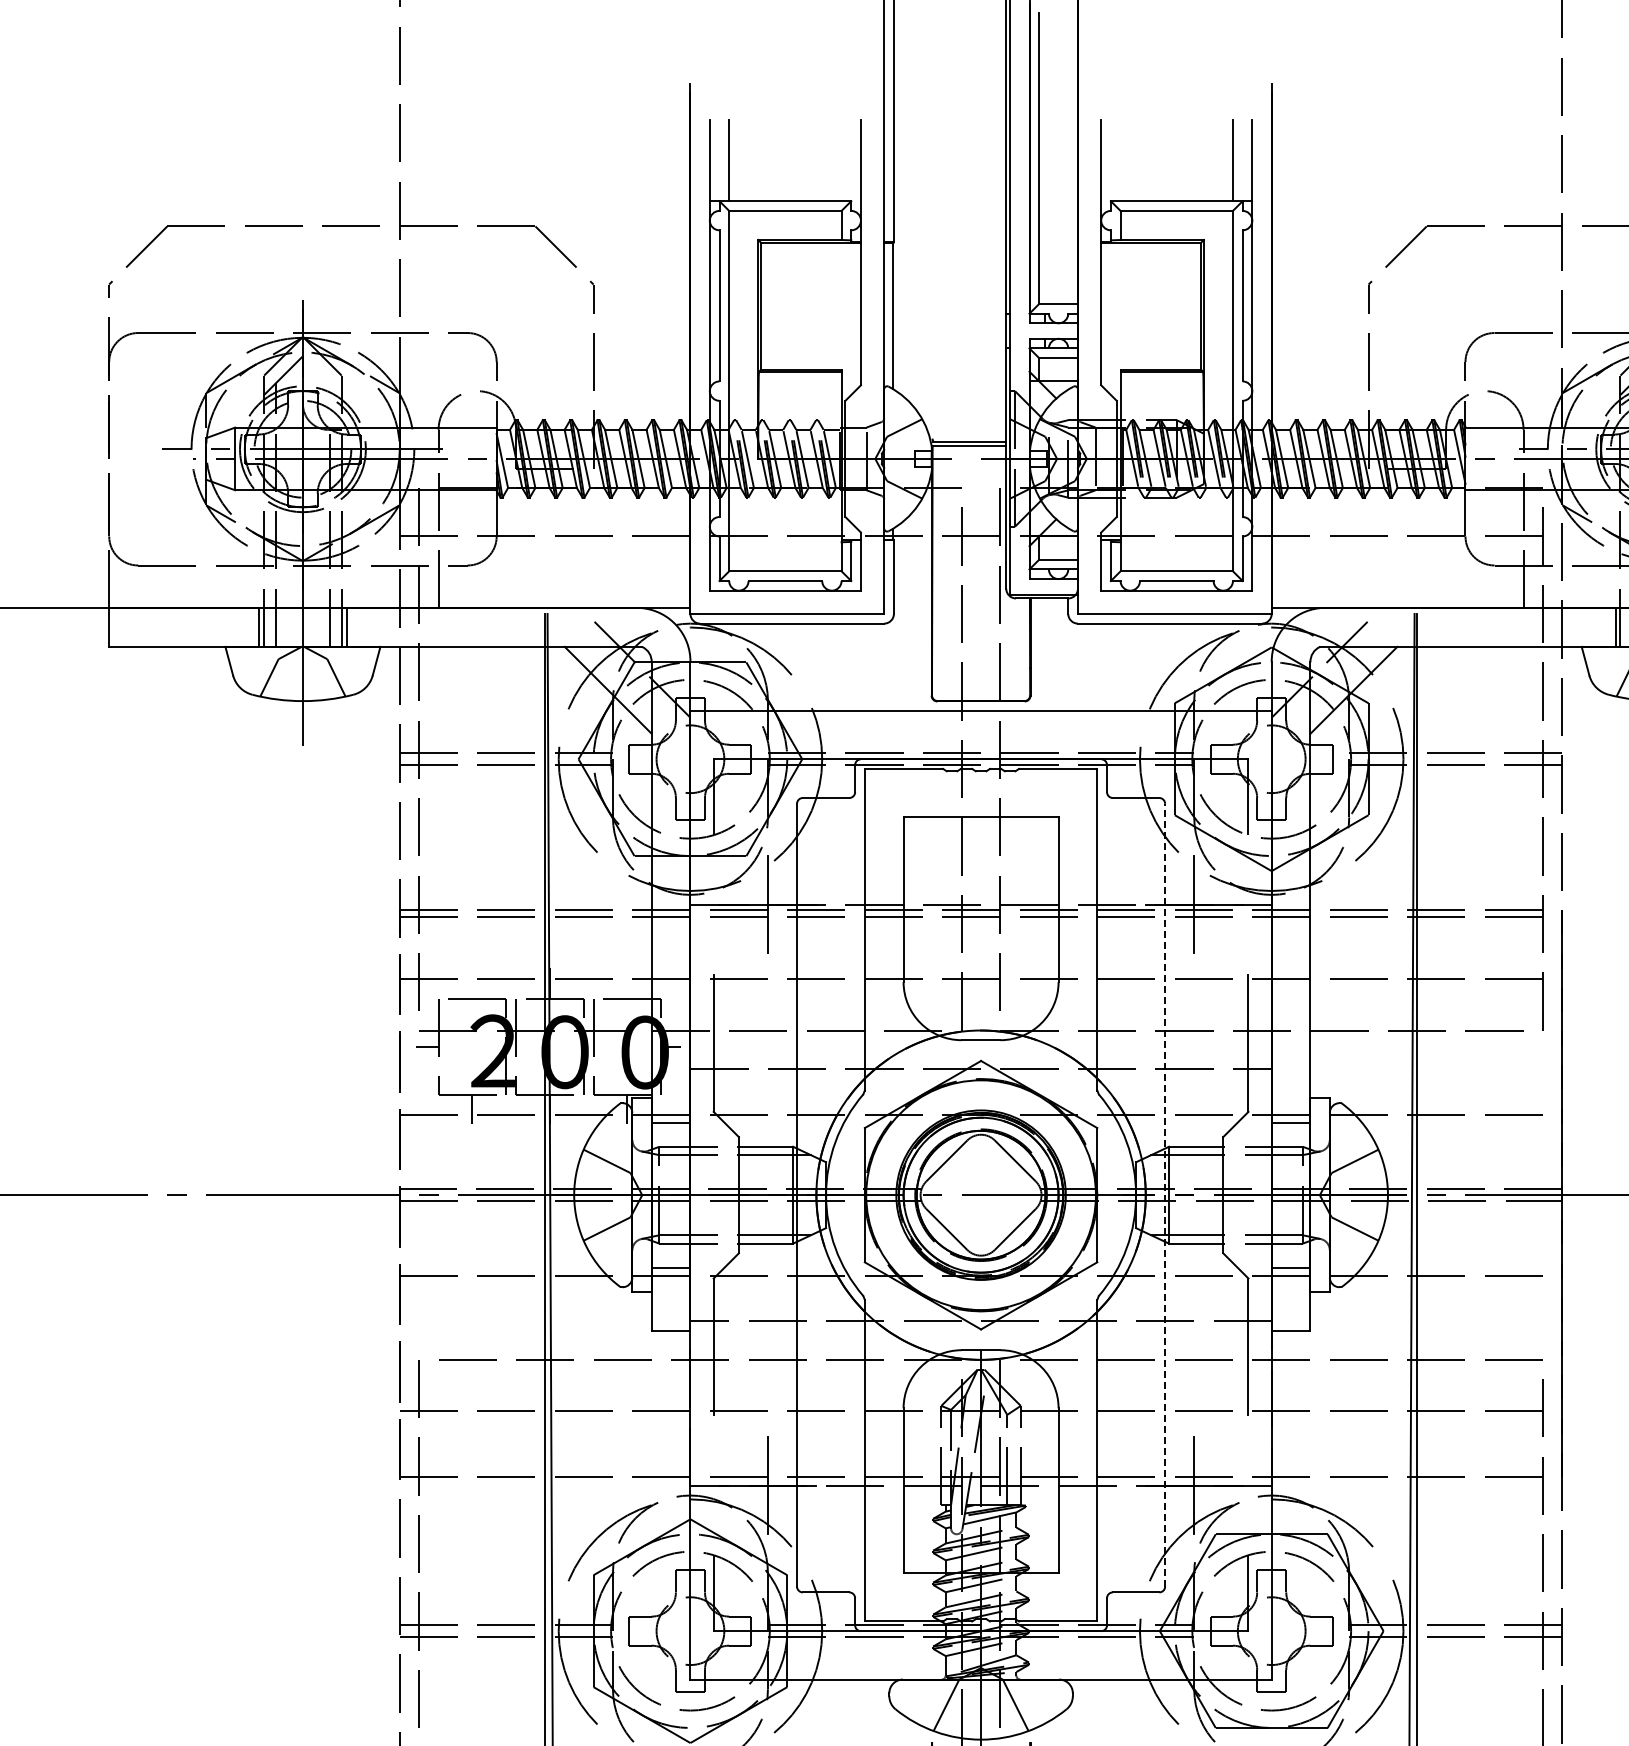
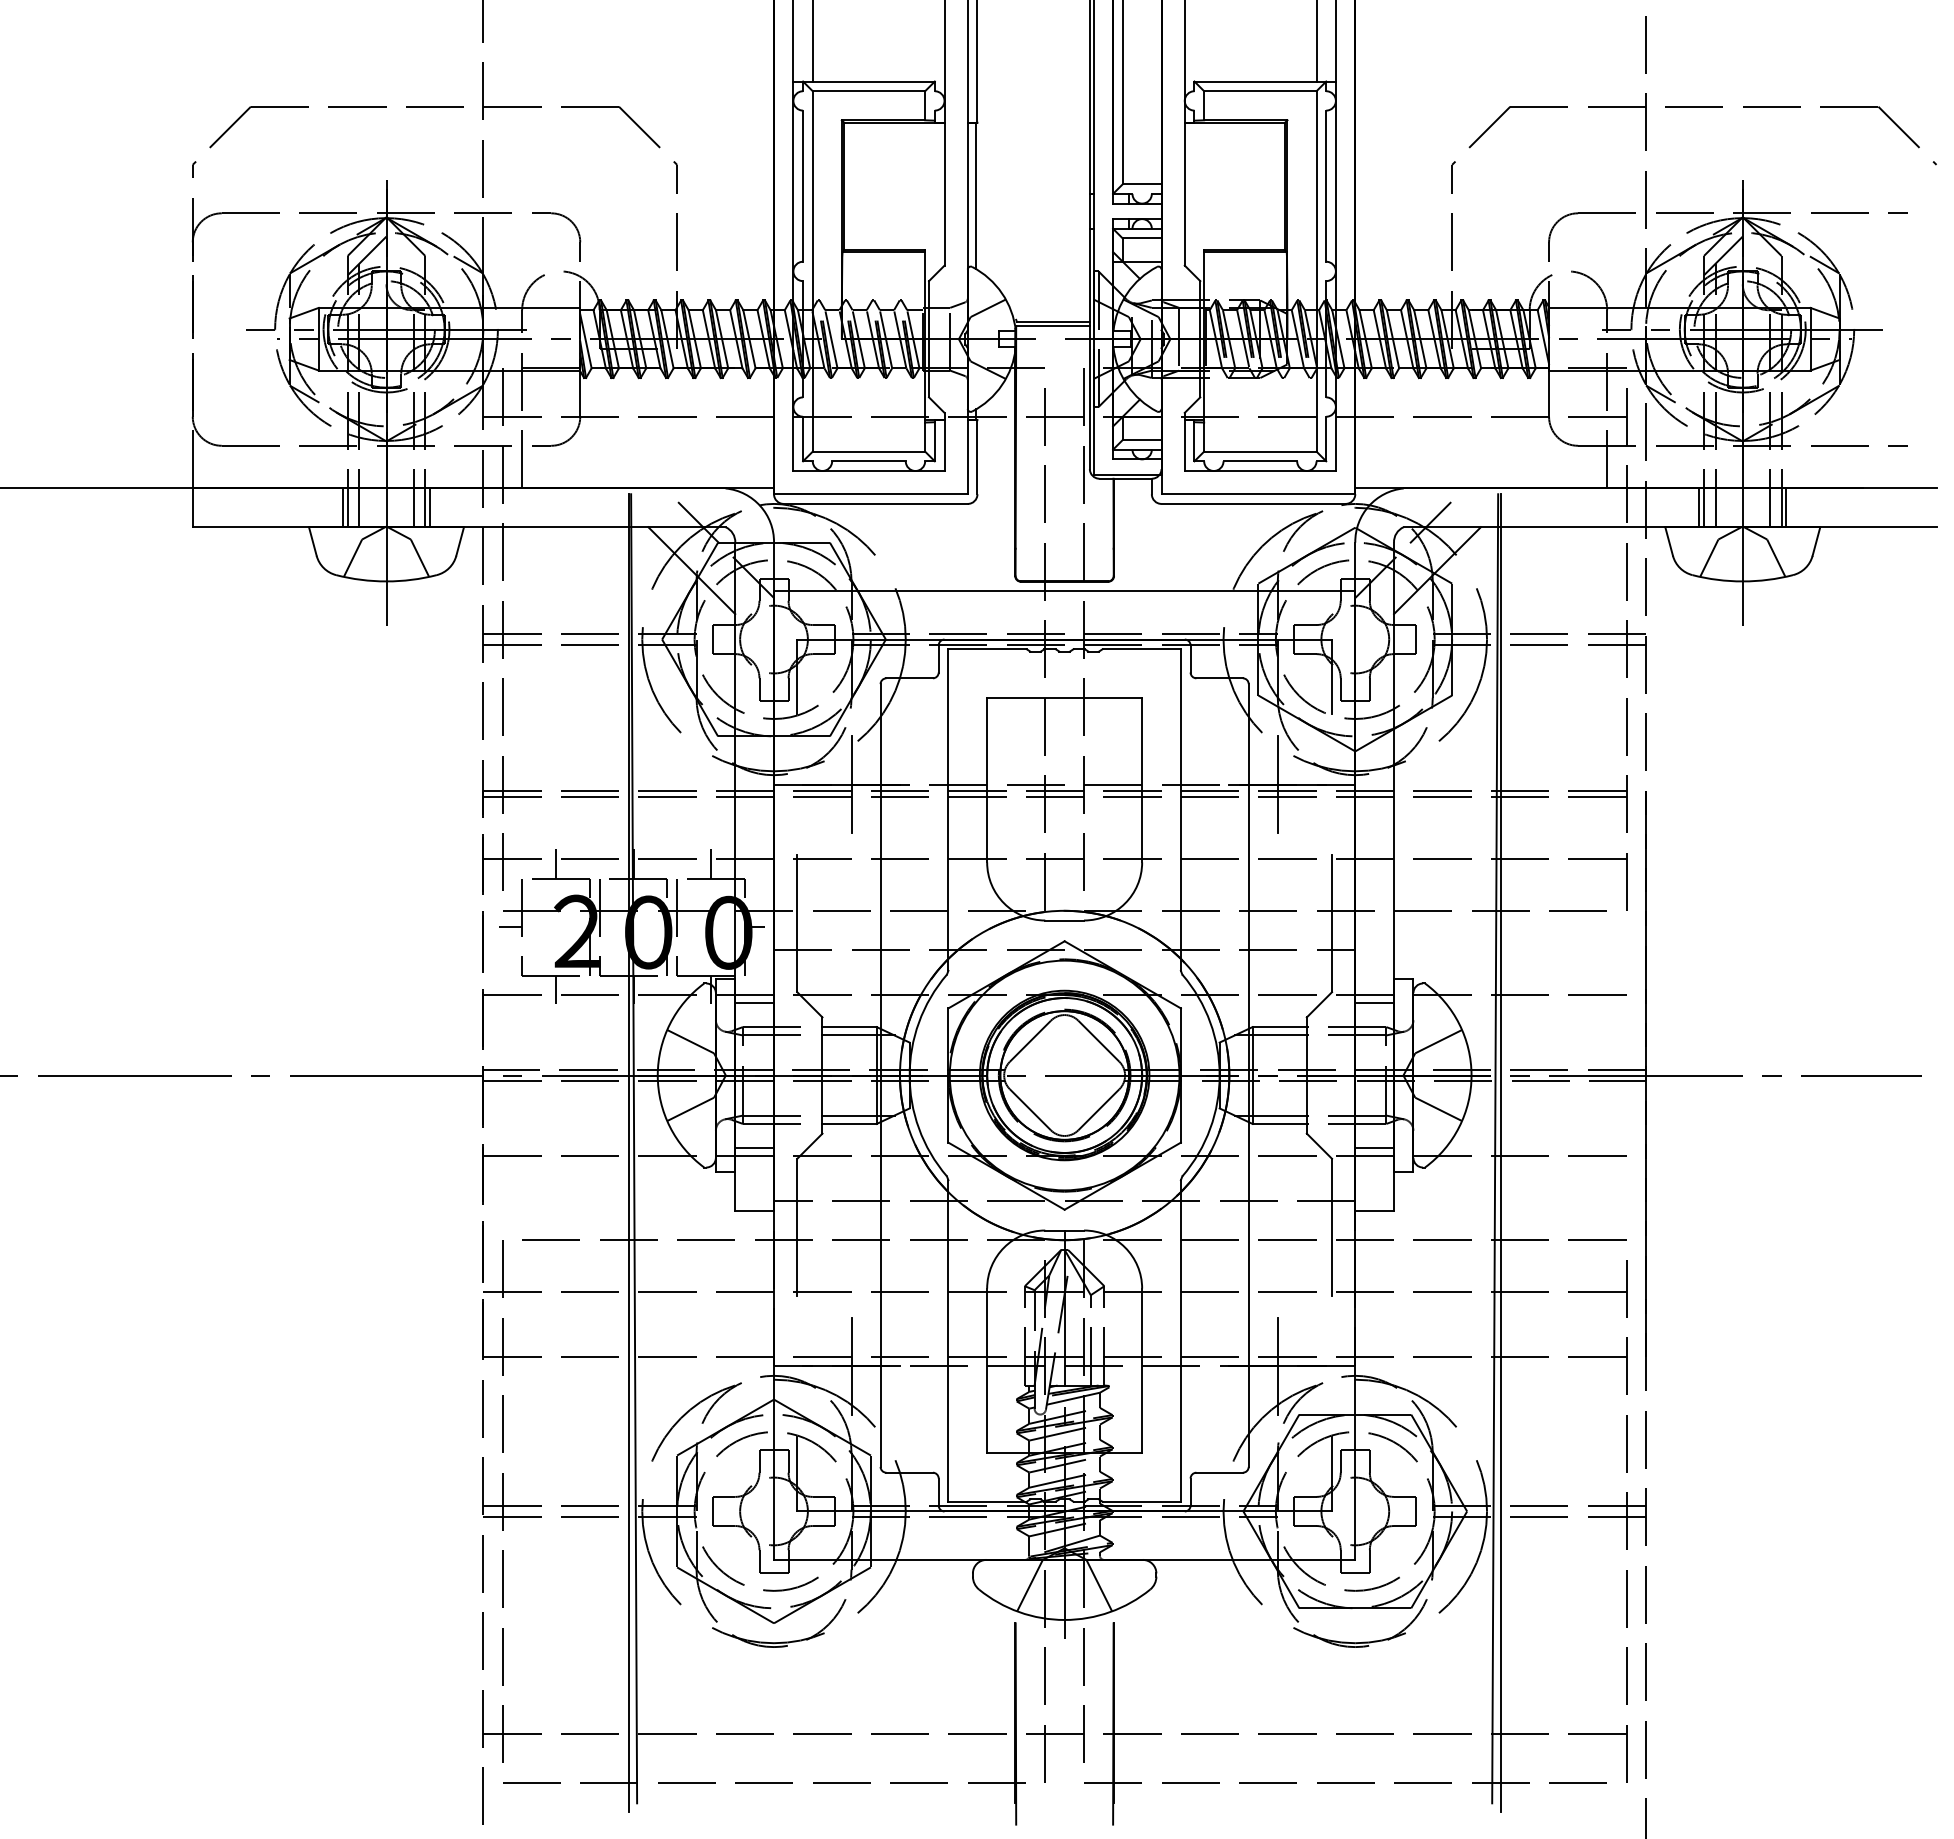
line: (472, 983) -> (556, 863), added
line: (627, 983) -> (711, 863), added
line: (1164, 1195) -> (1248, 1075), dashed -> solid

